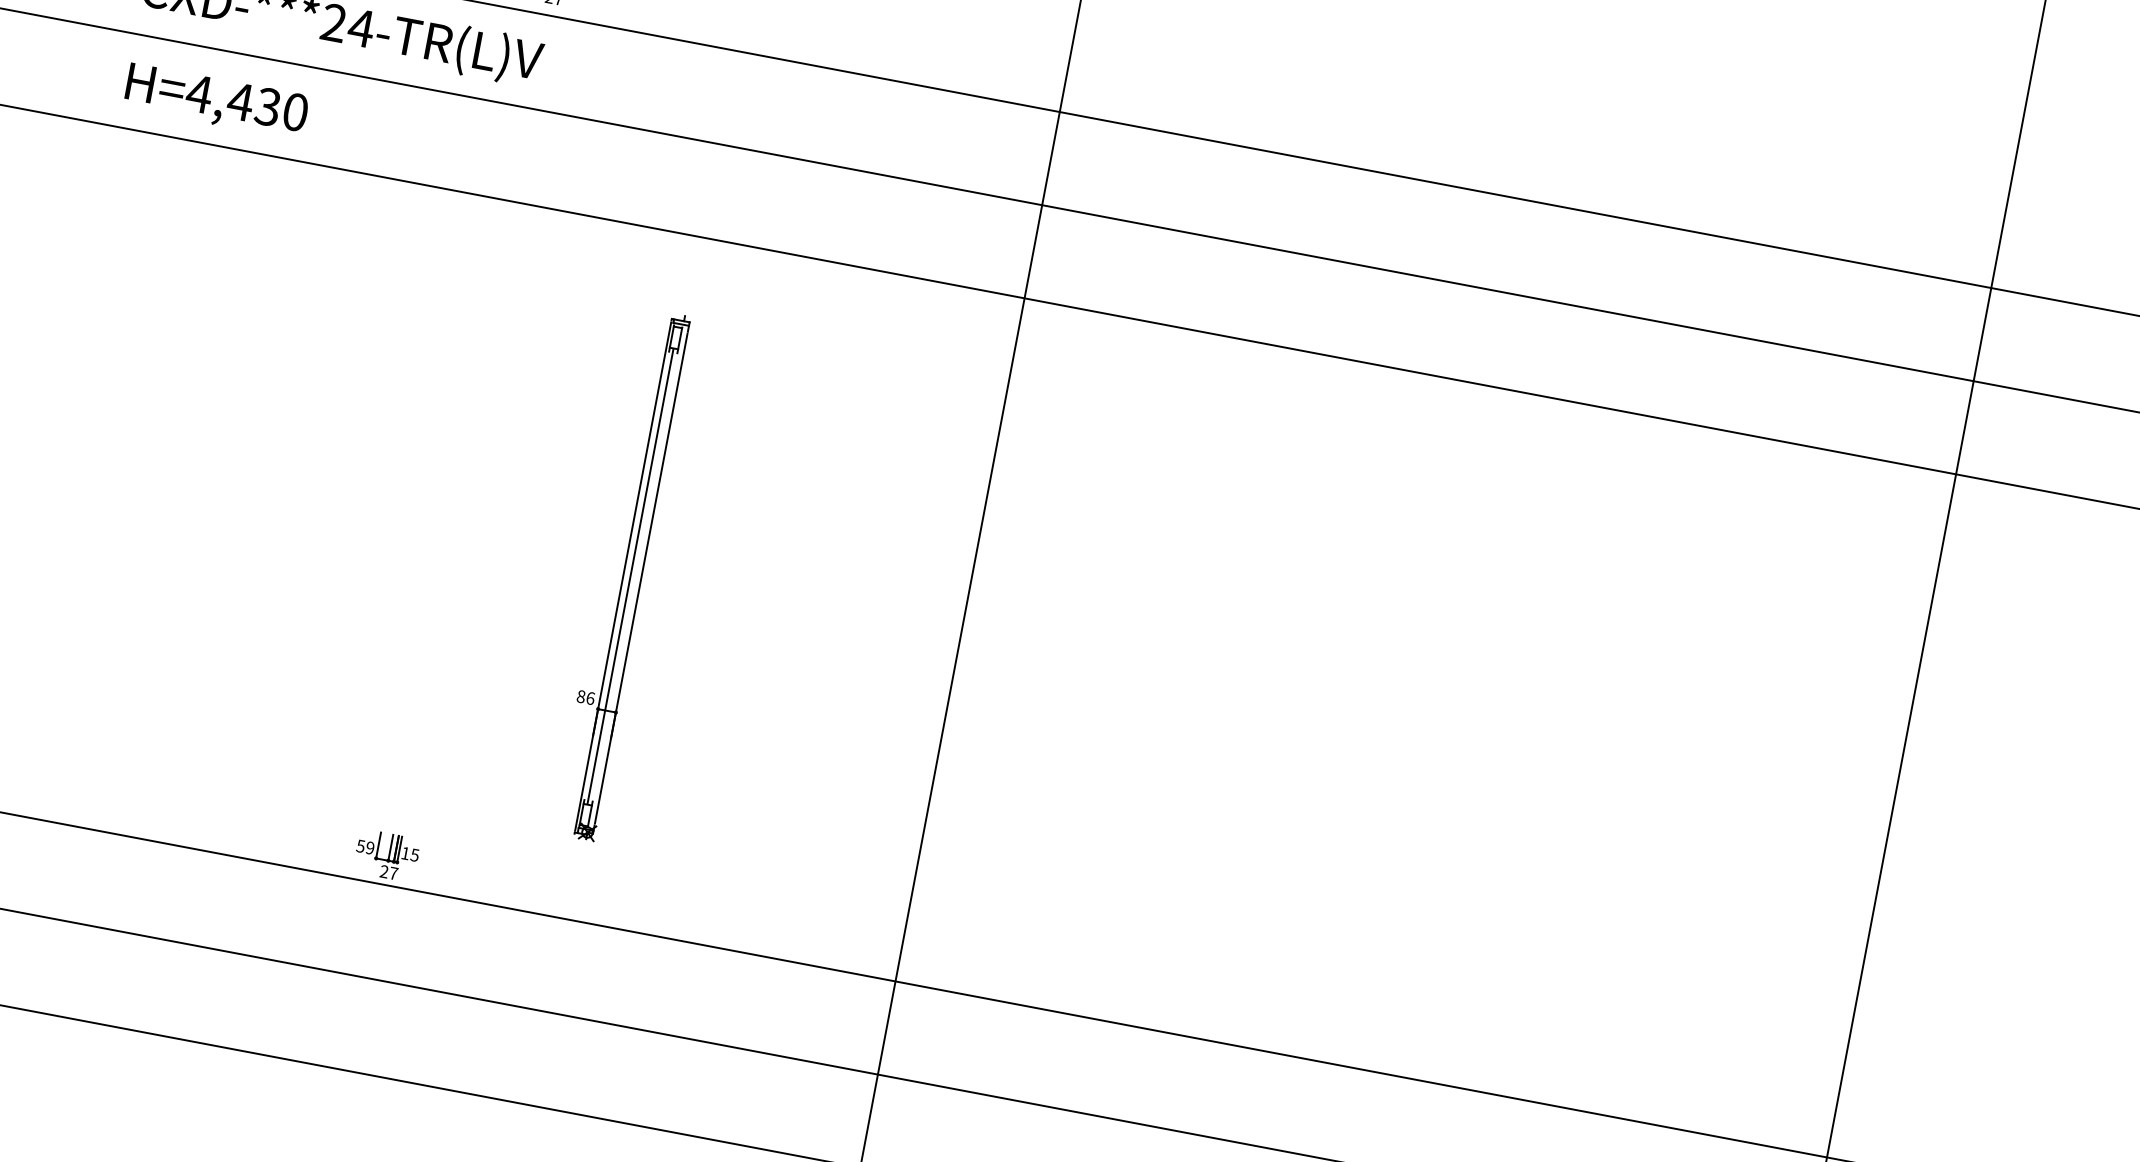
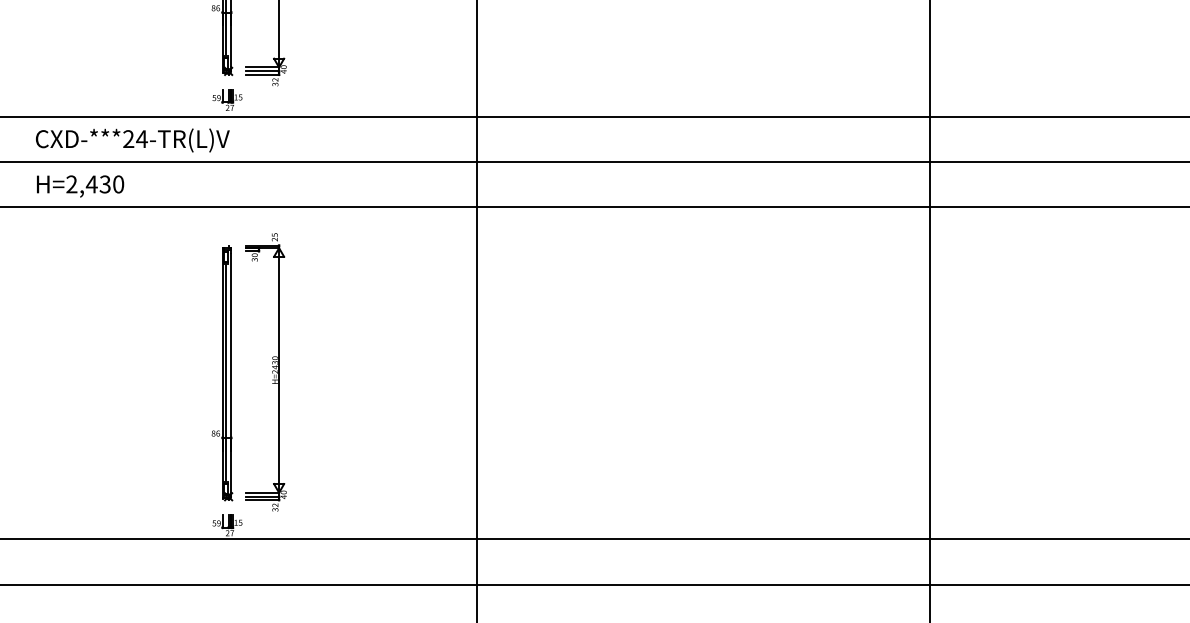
text: (198, 93) -> (71, 184), H=4,430 -> H=2,430
part: (538, 558) -> (272, 372), added
part: (622, 576) -> (222, 373), moved

